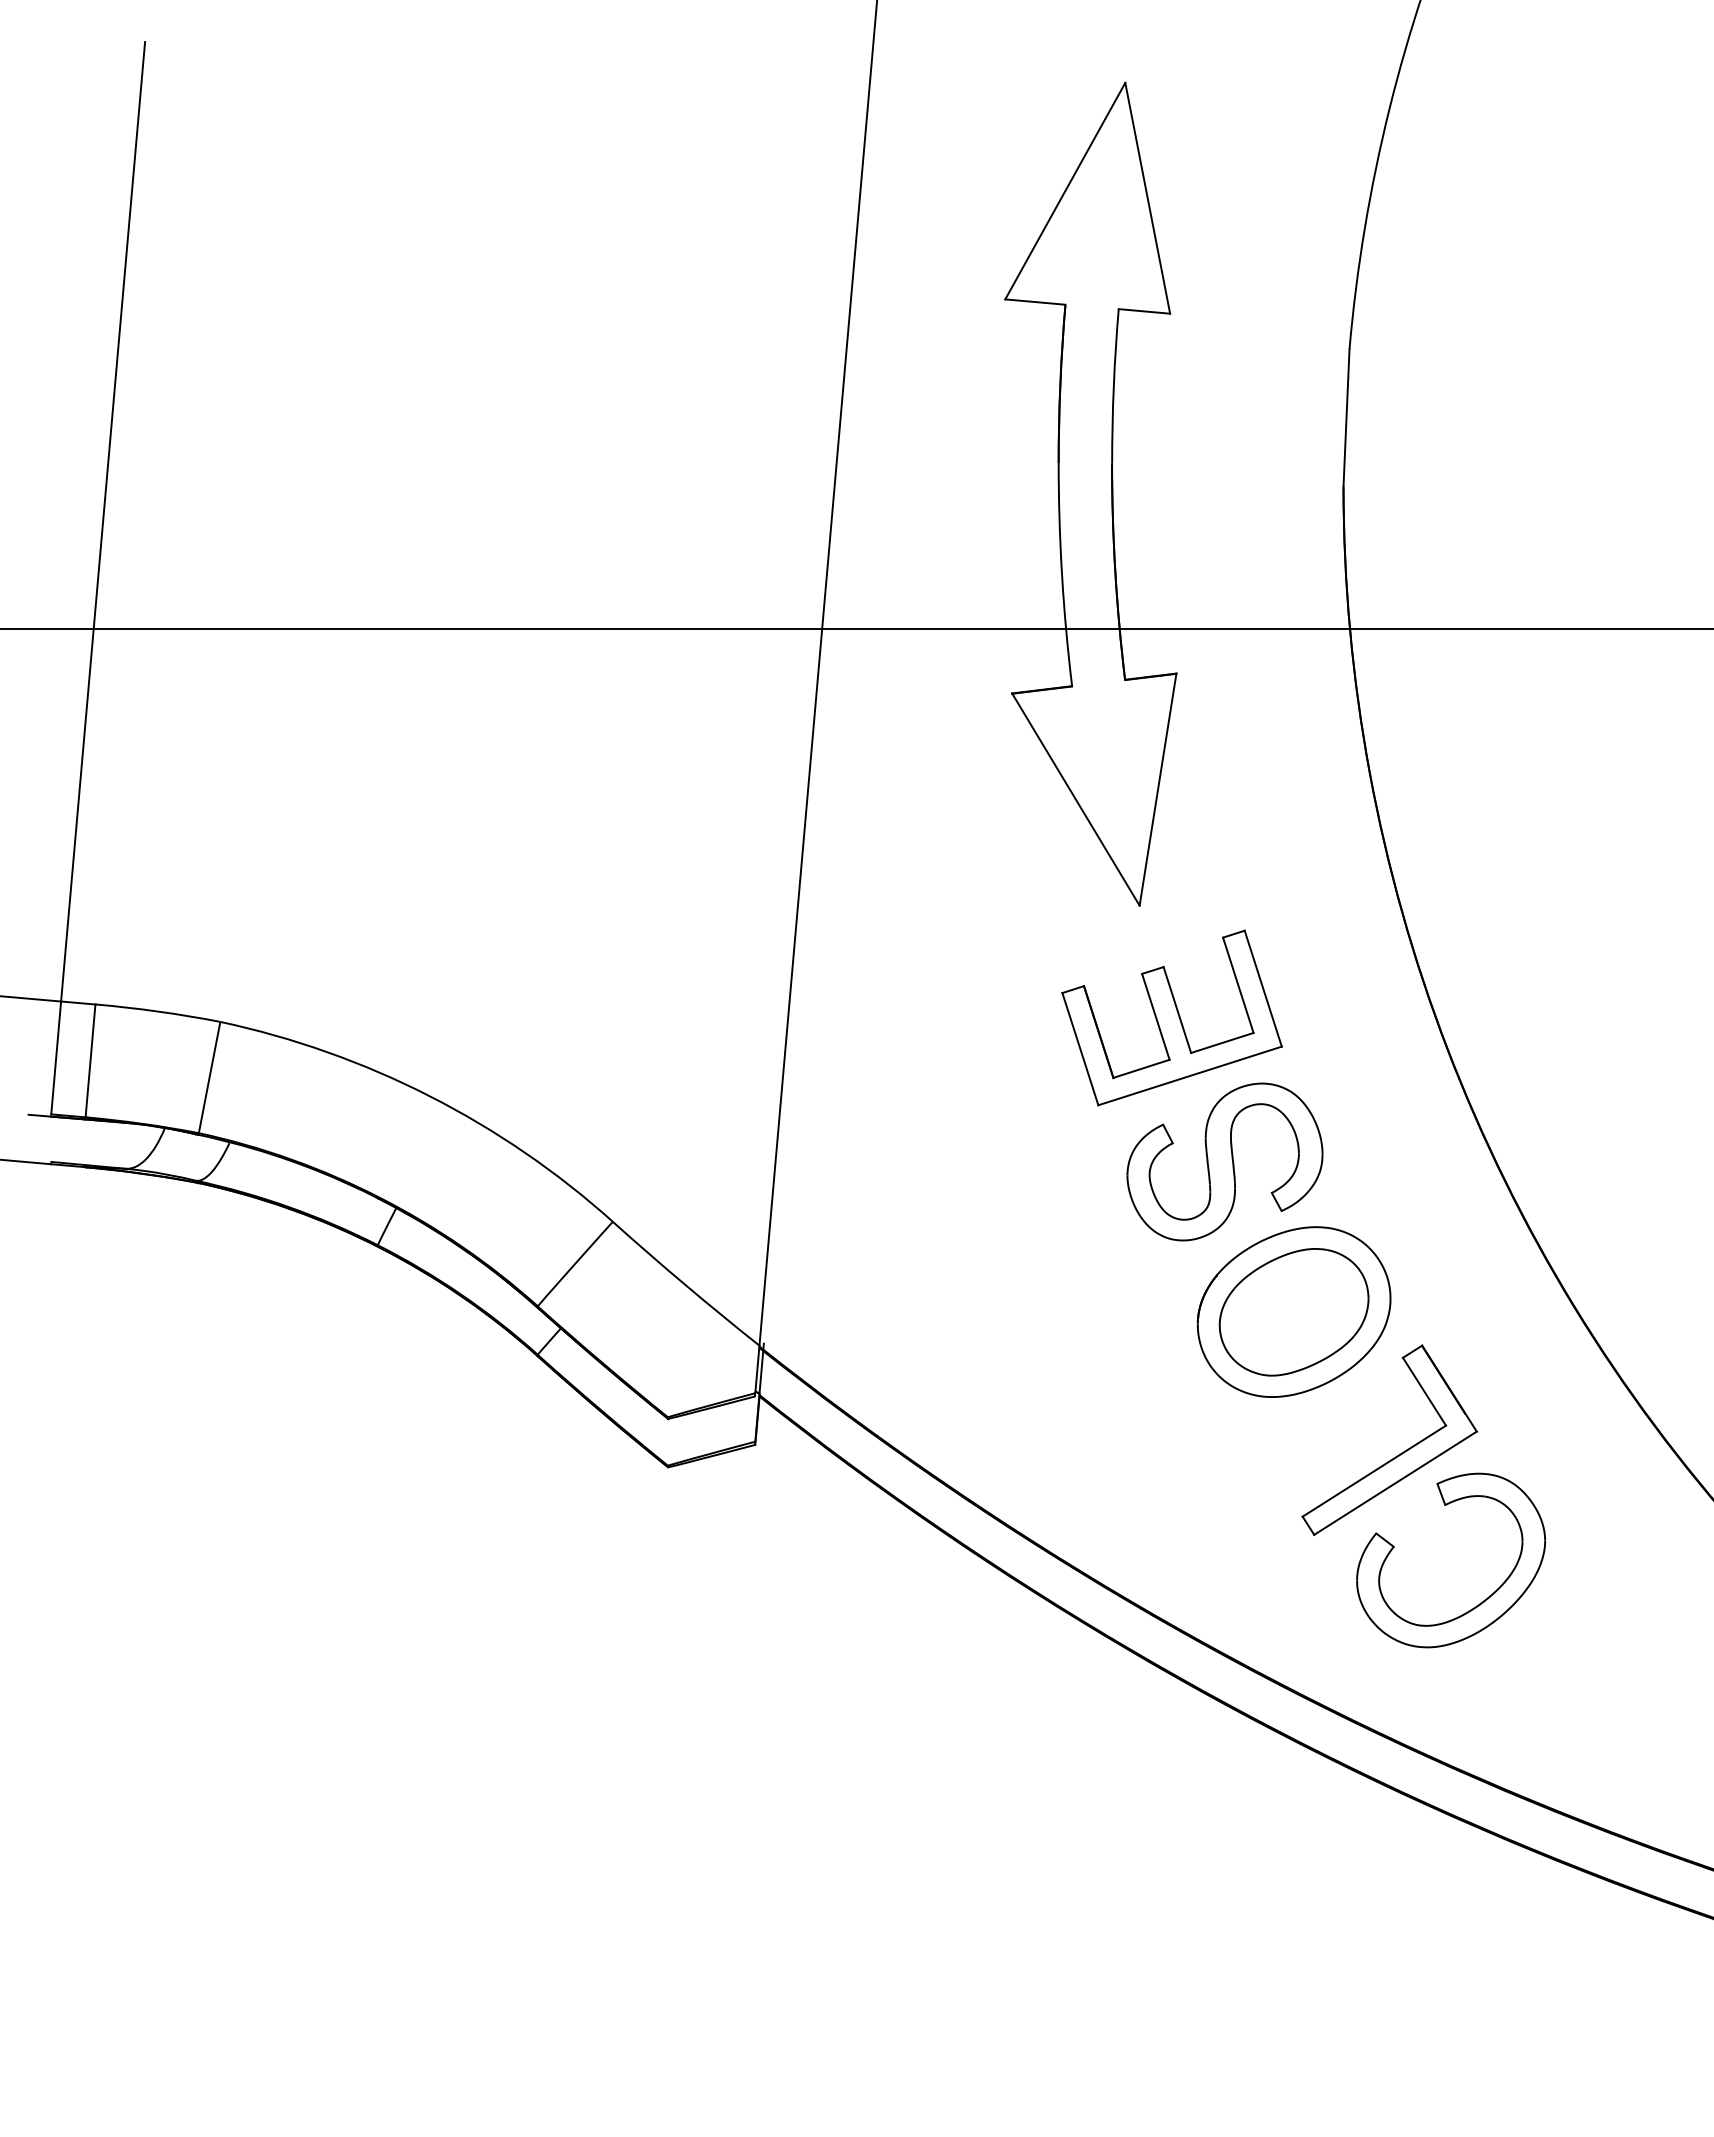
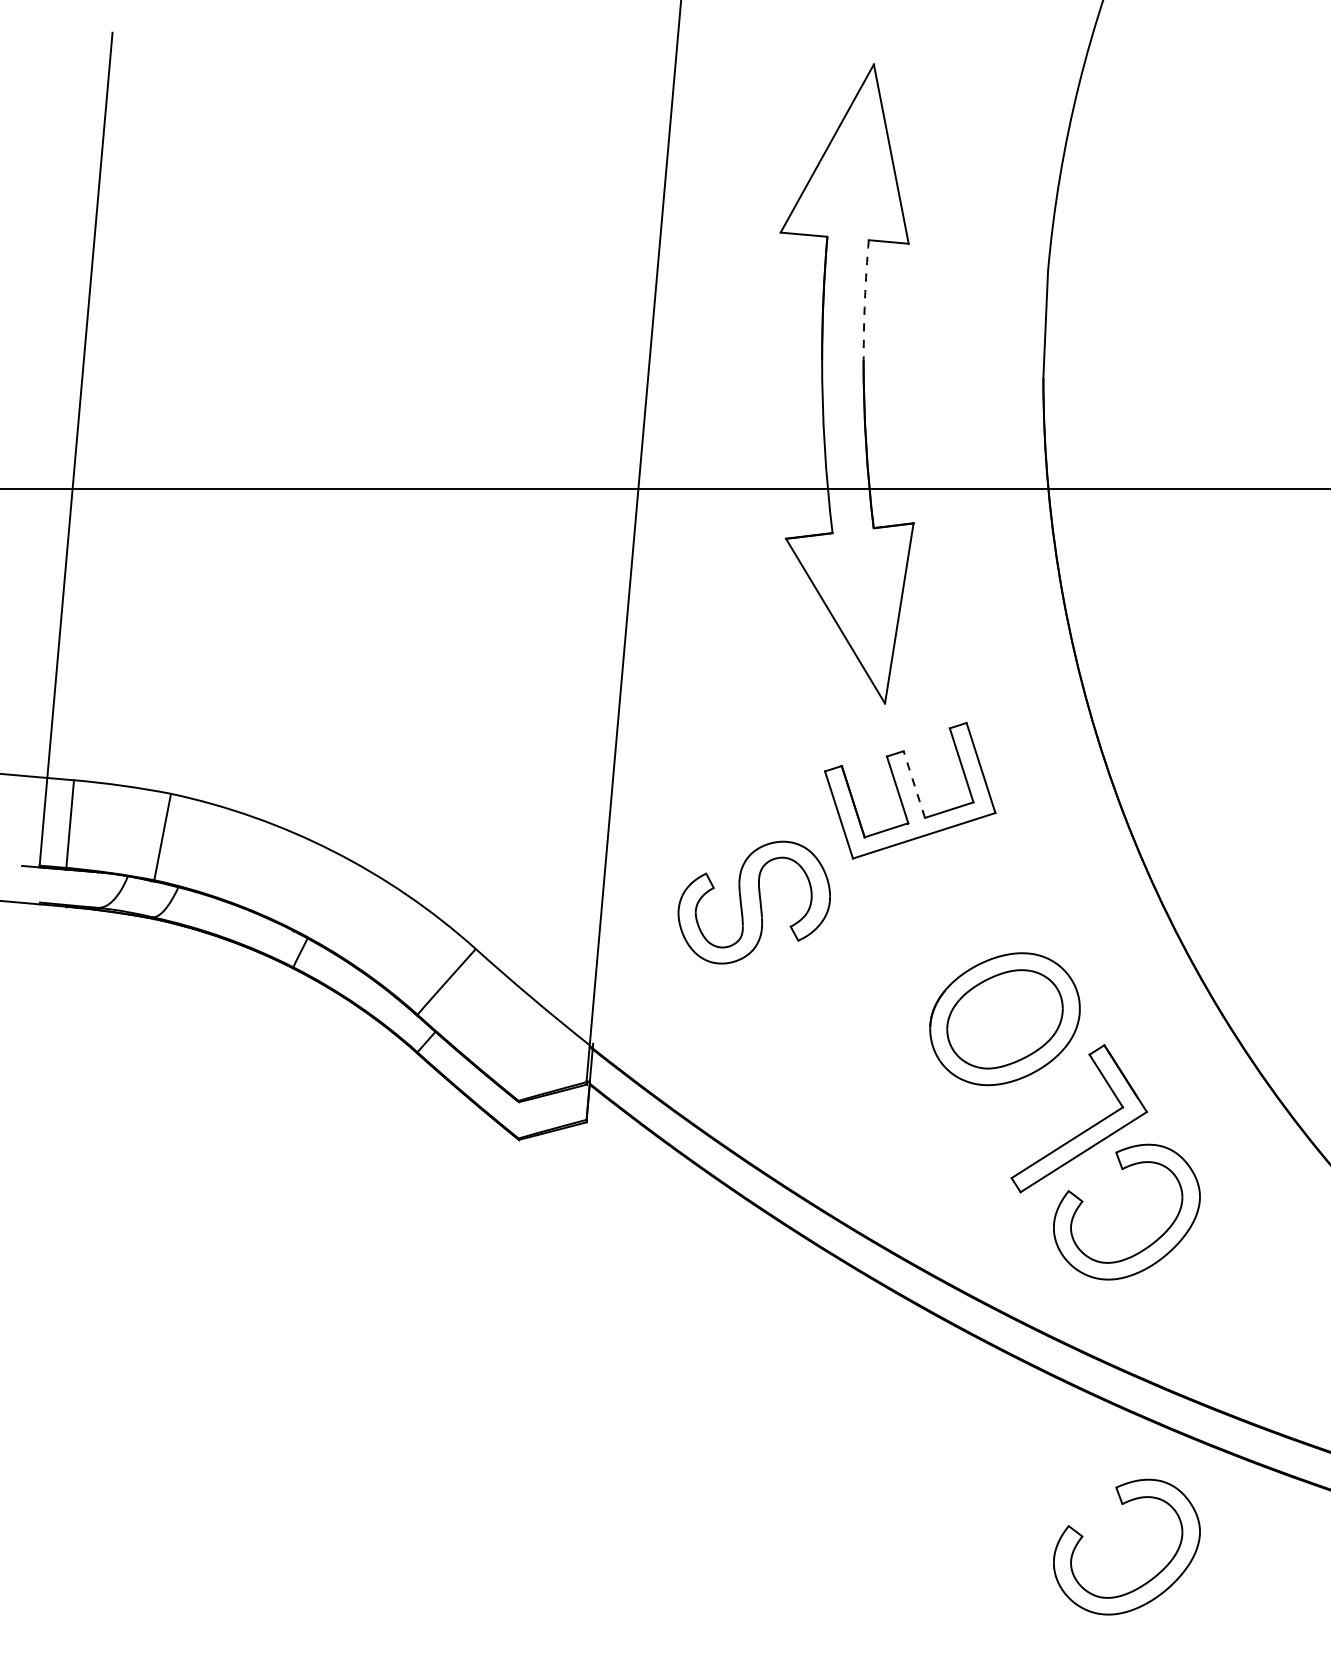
arc: (1113, 386) -> (864, 300), solid -> dashed
line: (1177, 1009) -> (914, 784), solid -> dashed
part: (1223, 1161) -> (753, 902), moved
part: (1485, 2029) -> (1153, 1576), added

